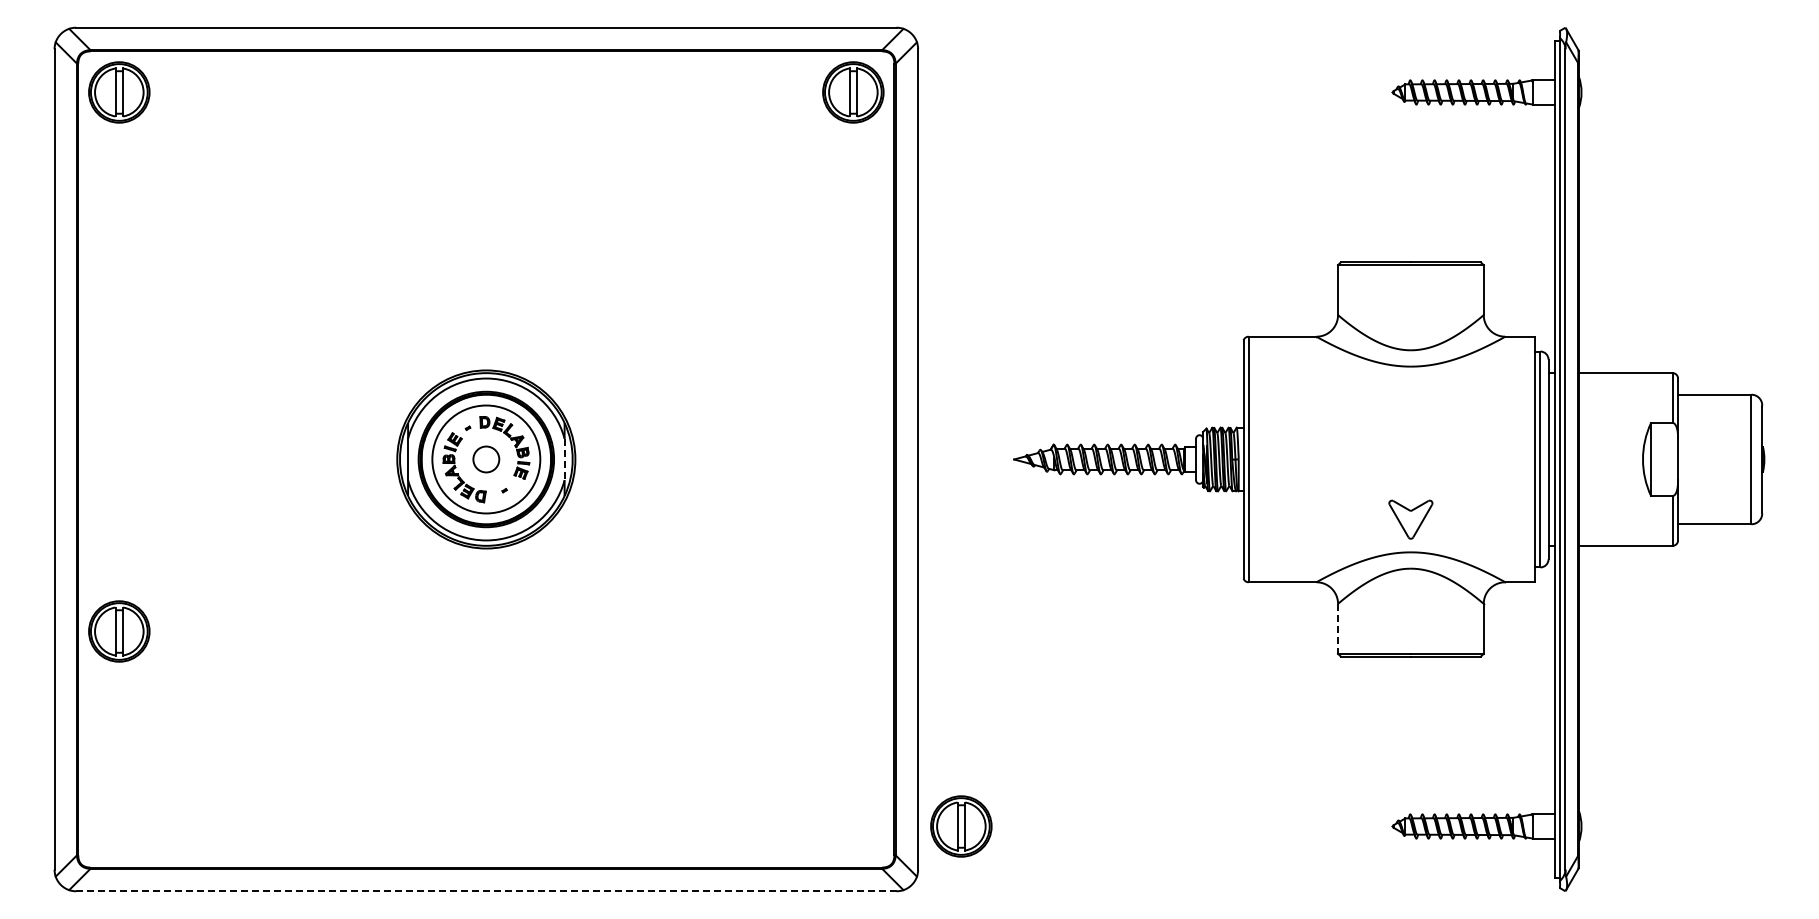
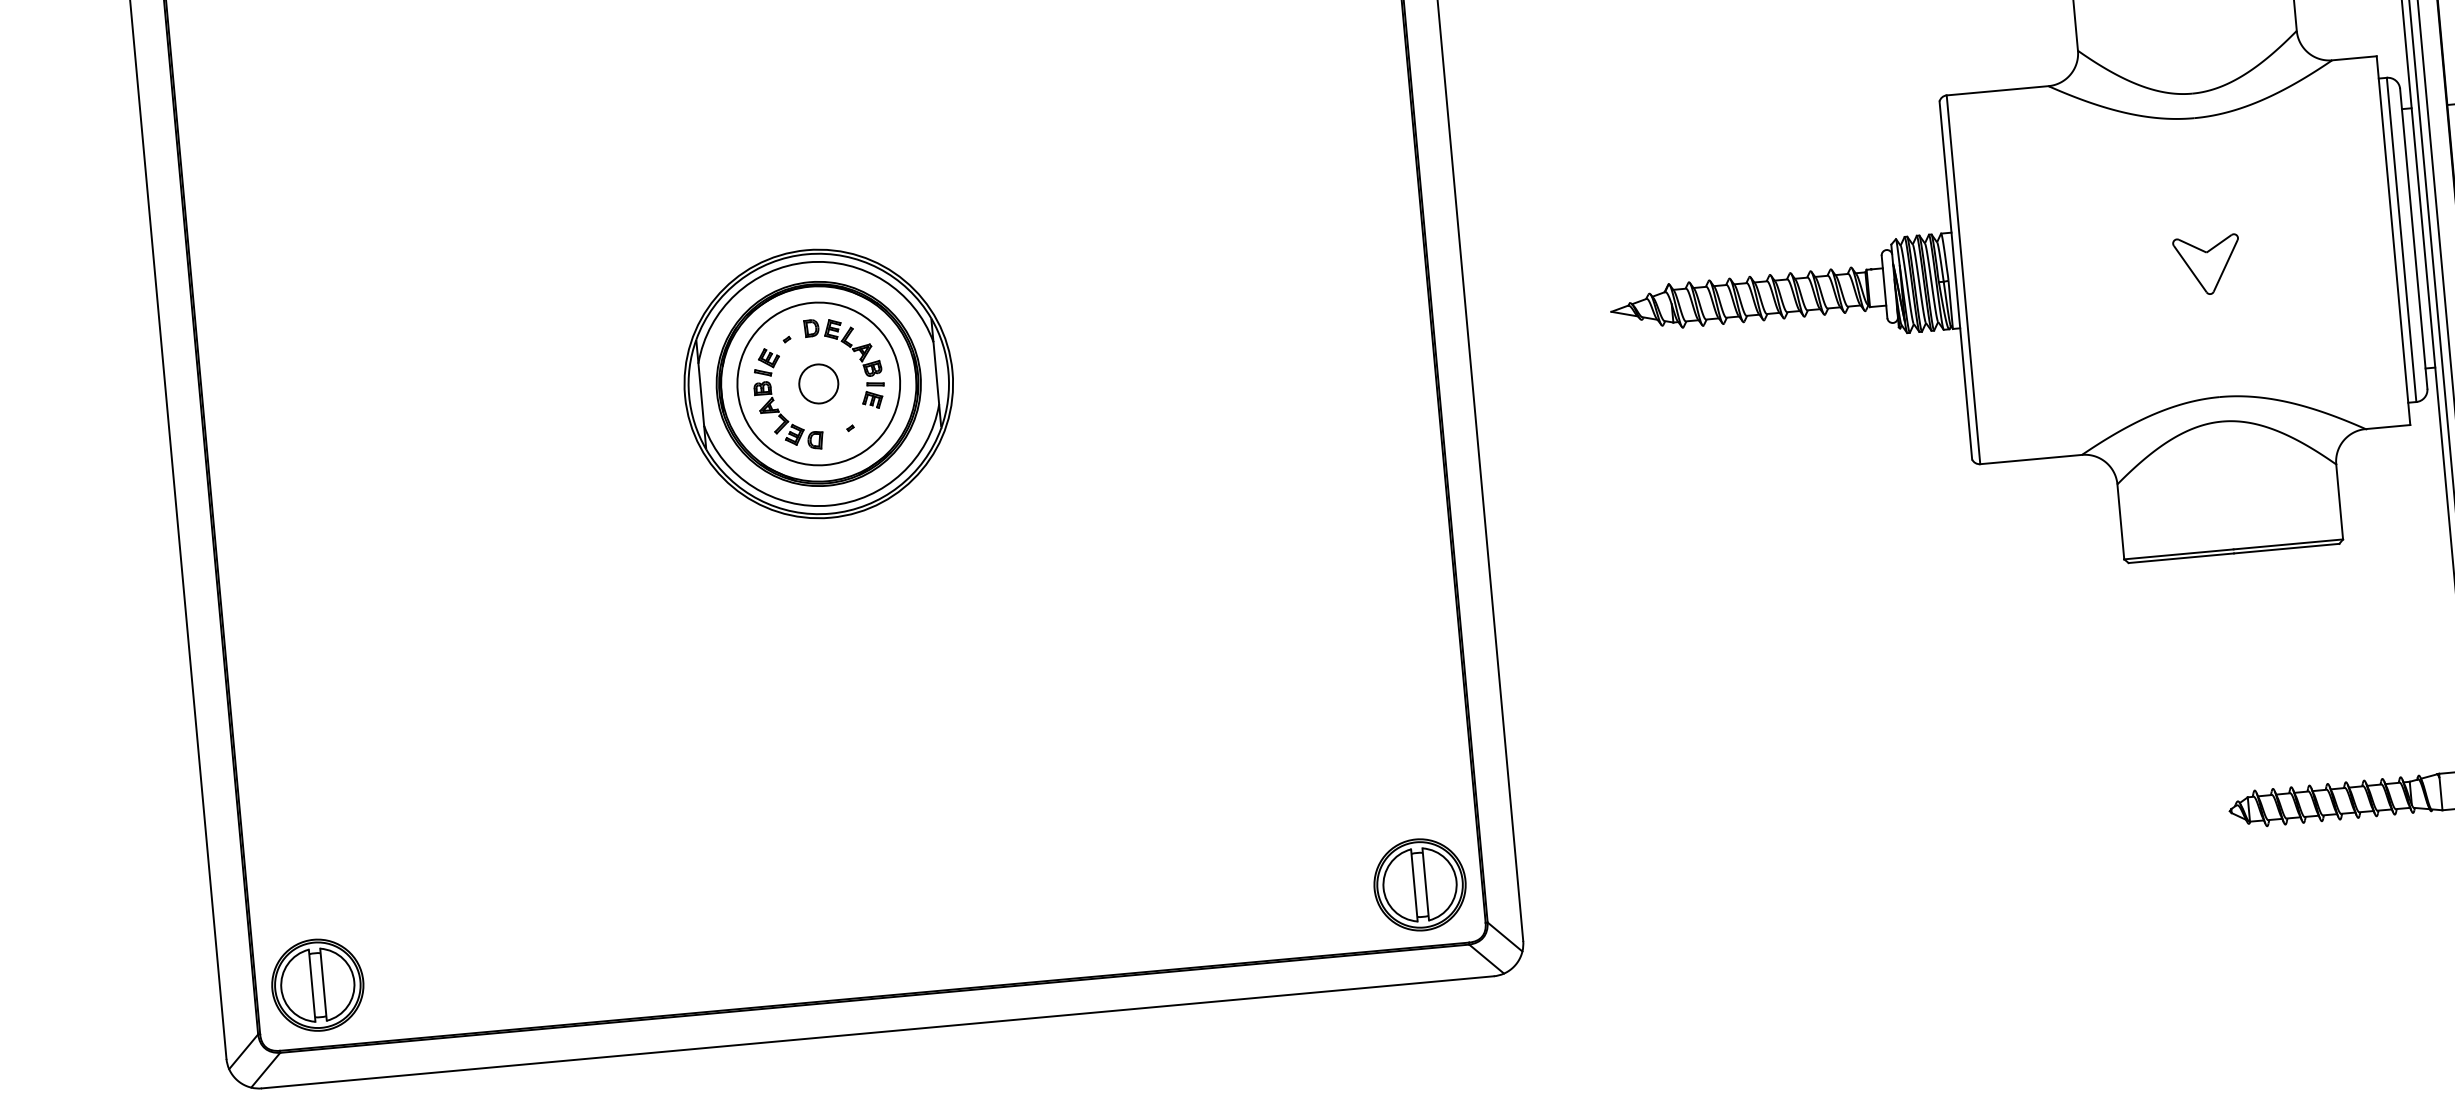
line: (564, 459) -> (936, 373), dashed -> solid
part: (1410, 519) -> (2207, 265), moved
line: (1338, 628) -> (2121, 521), dashed -> solid
part: (119, 631) -> (318, 985), moved
part: (961, 826) -> (1420, 884), moved
line: (486, 891) -> (878, 1032), dashed -> solid

